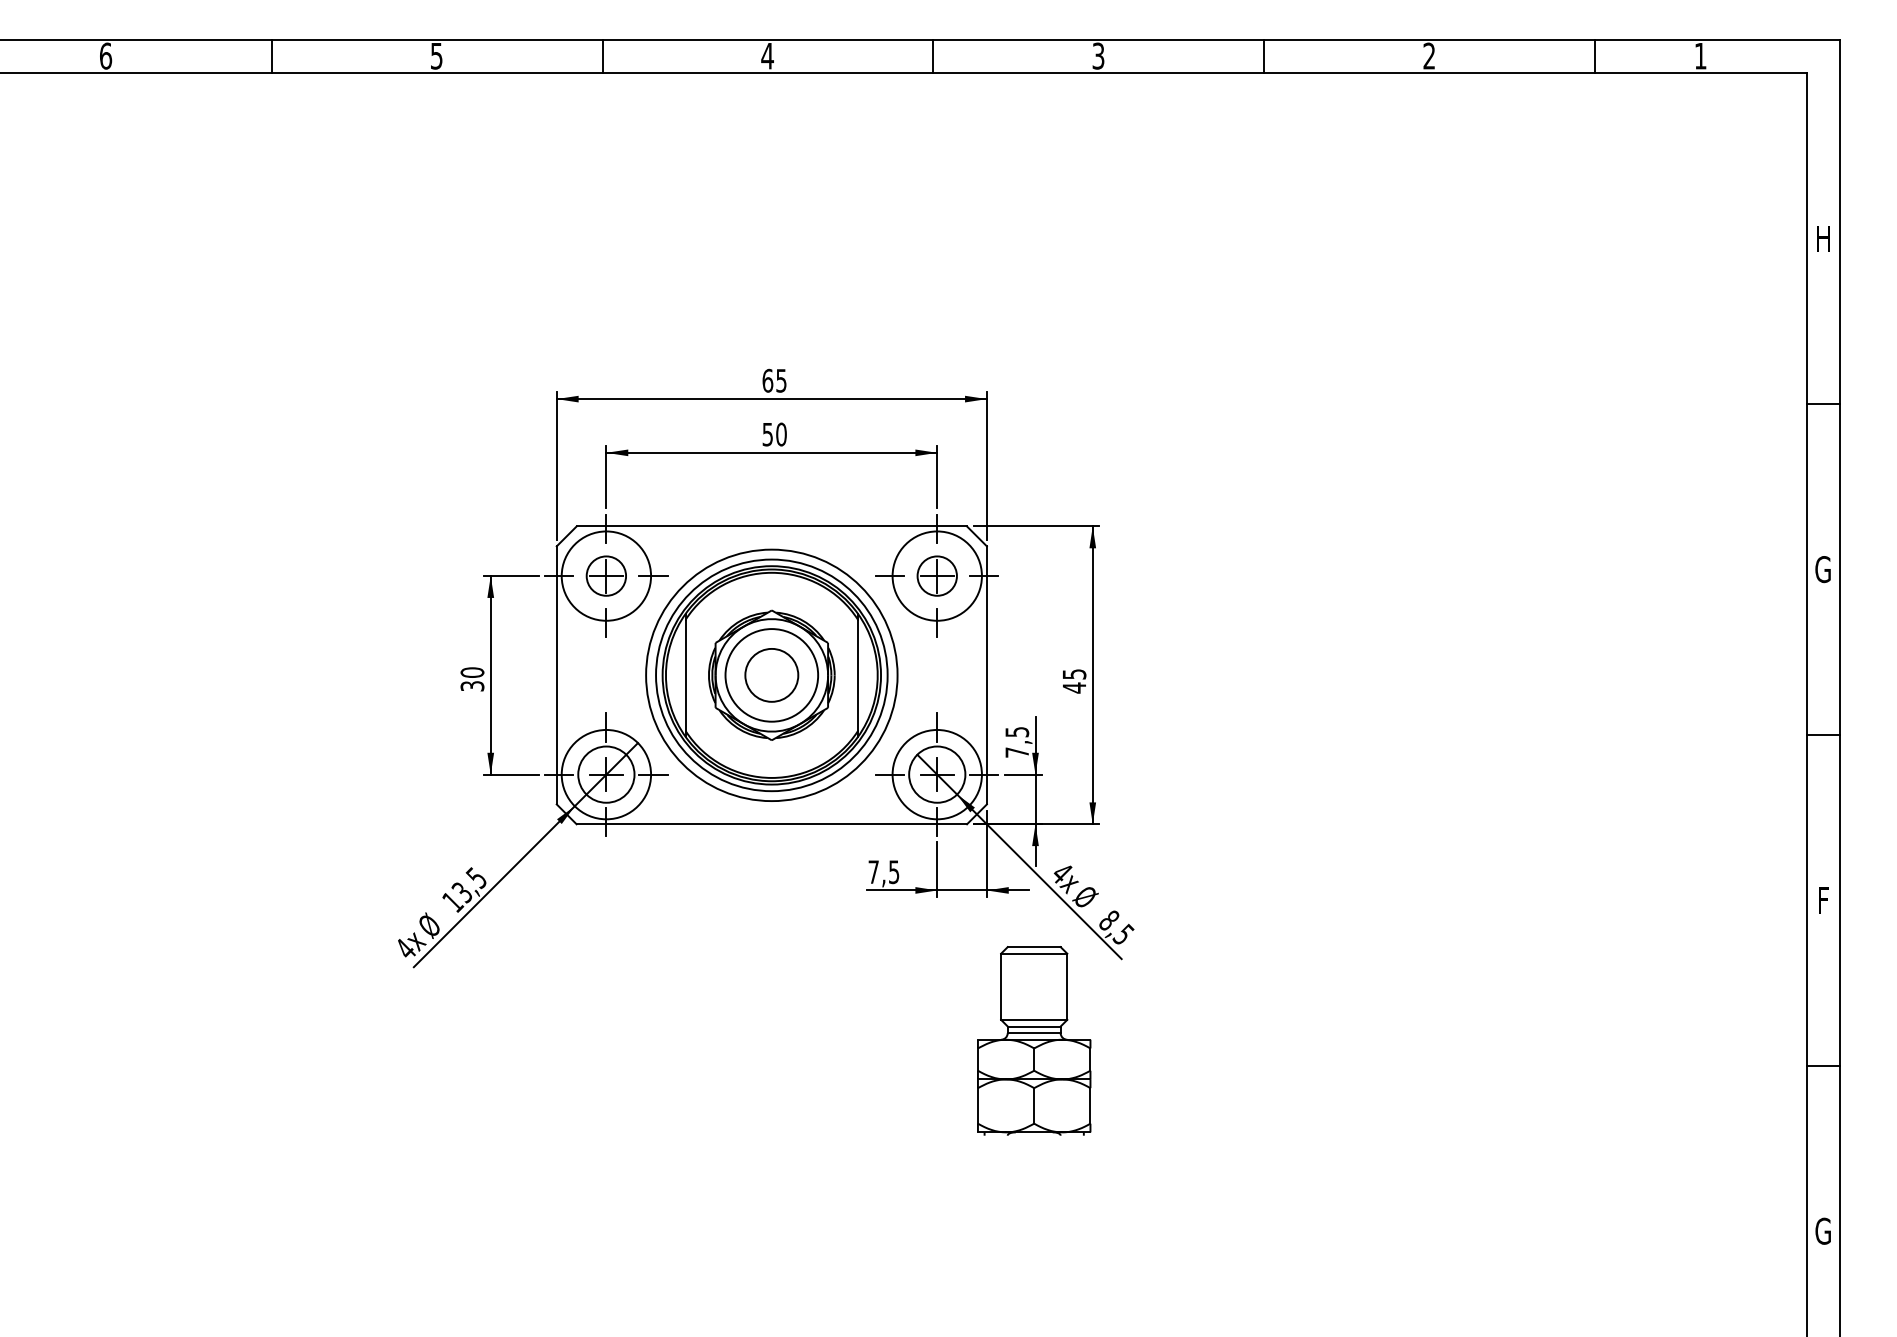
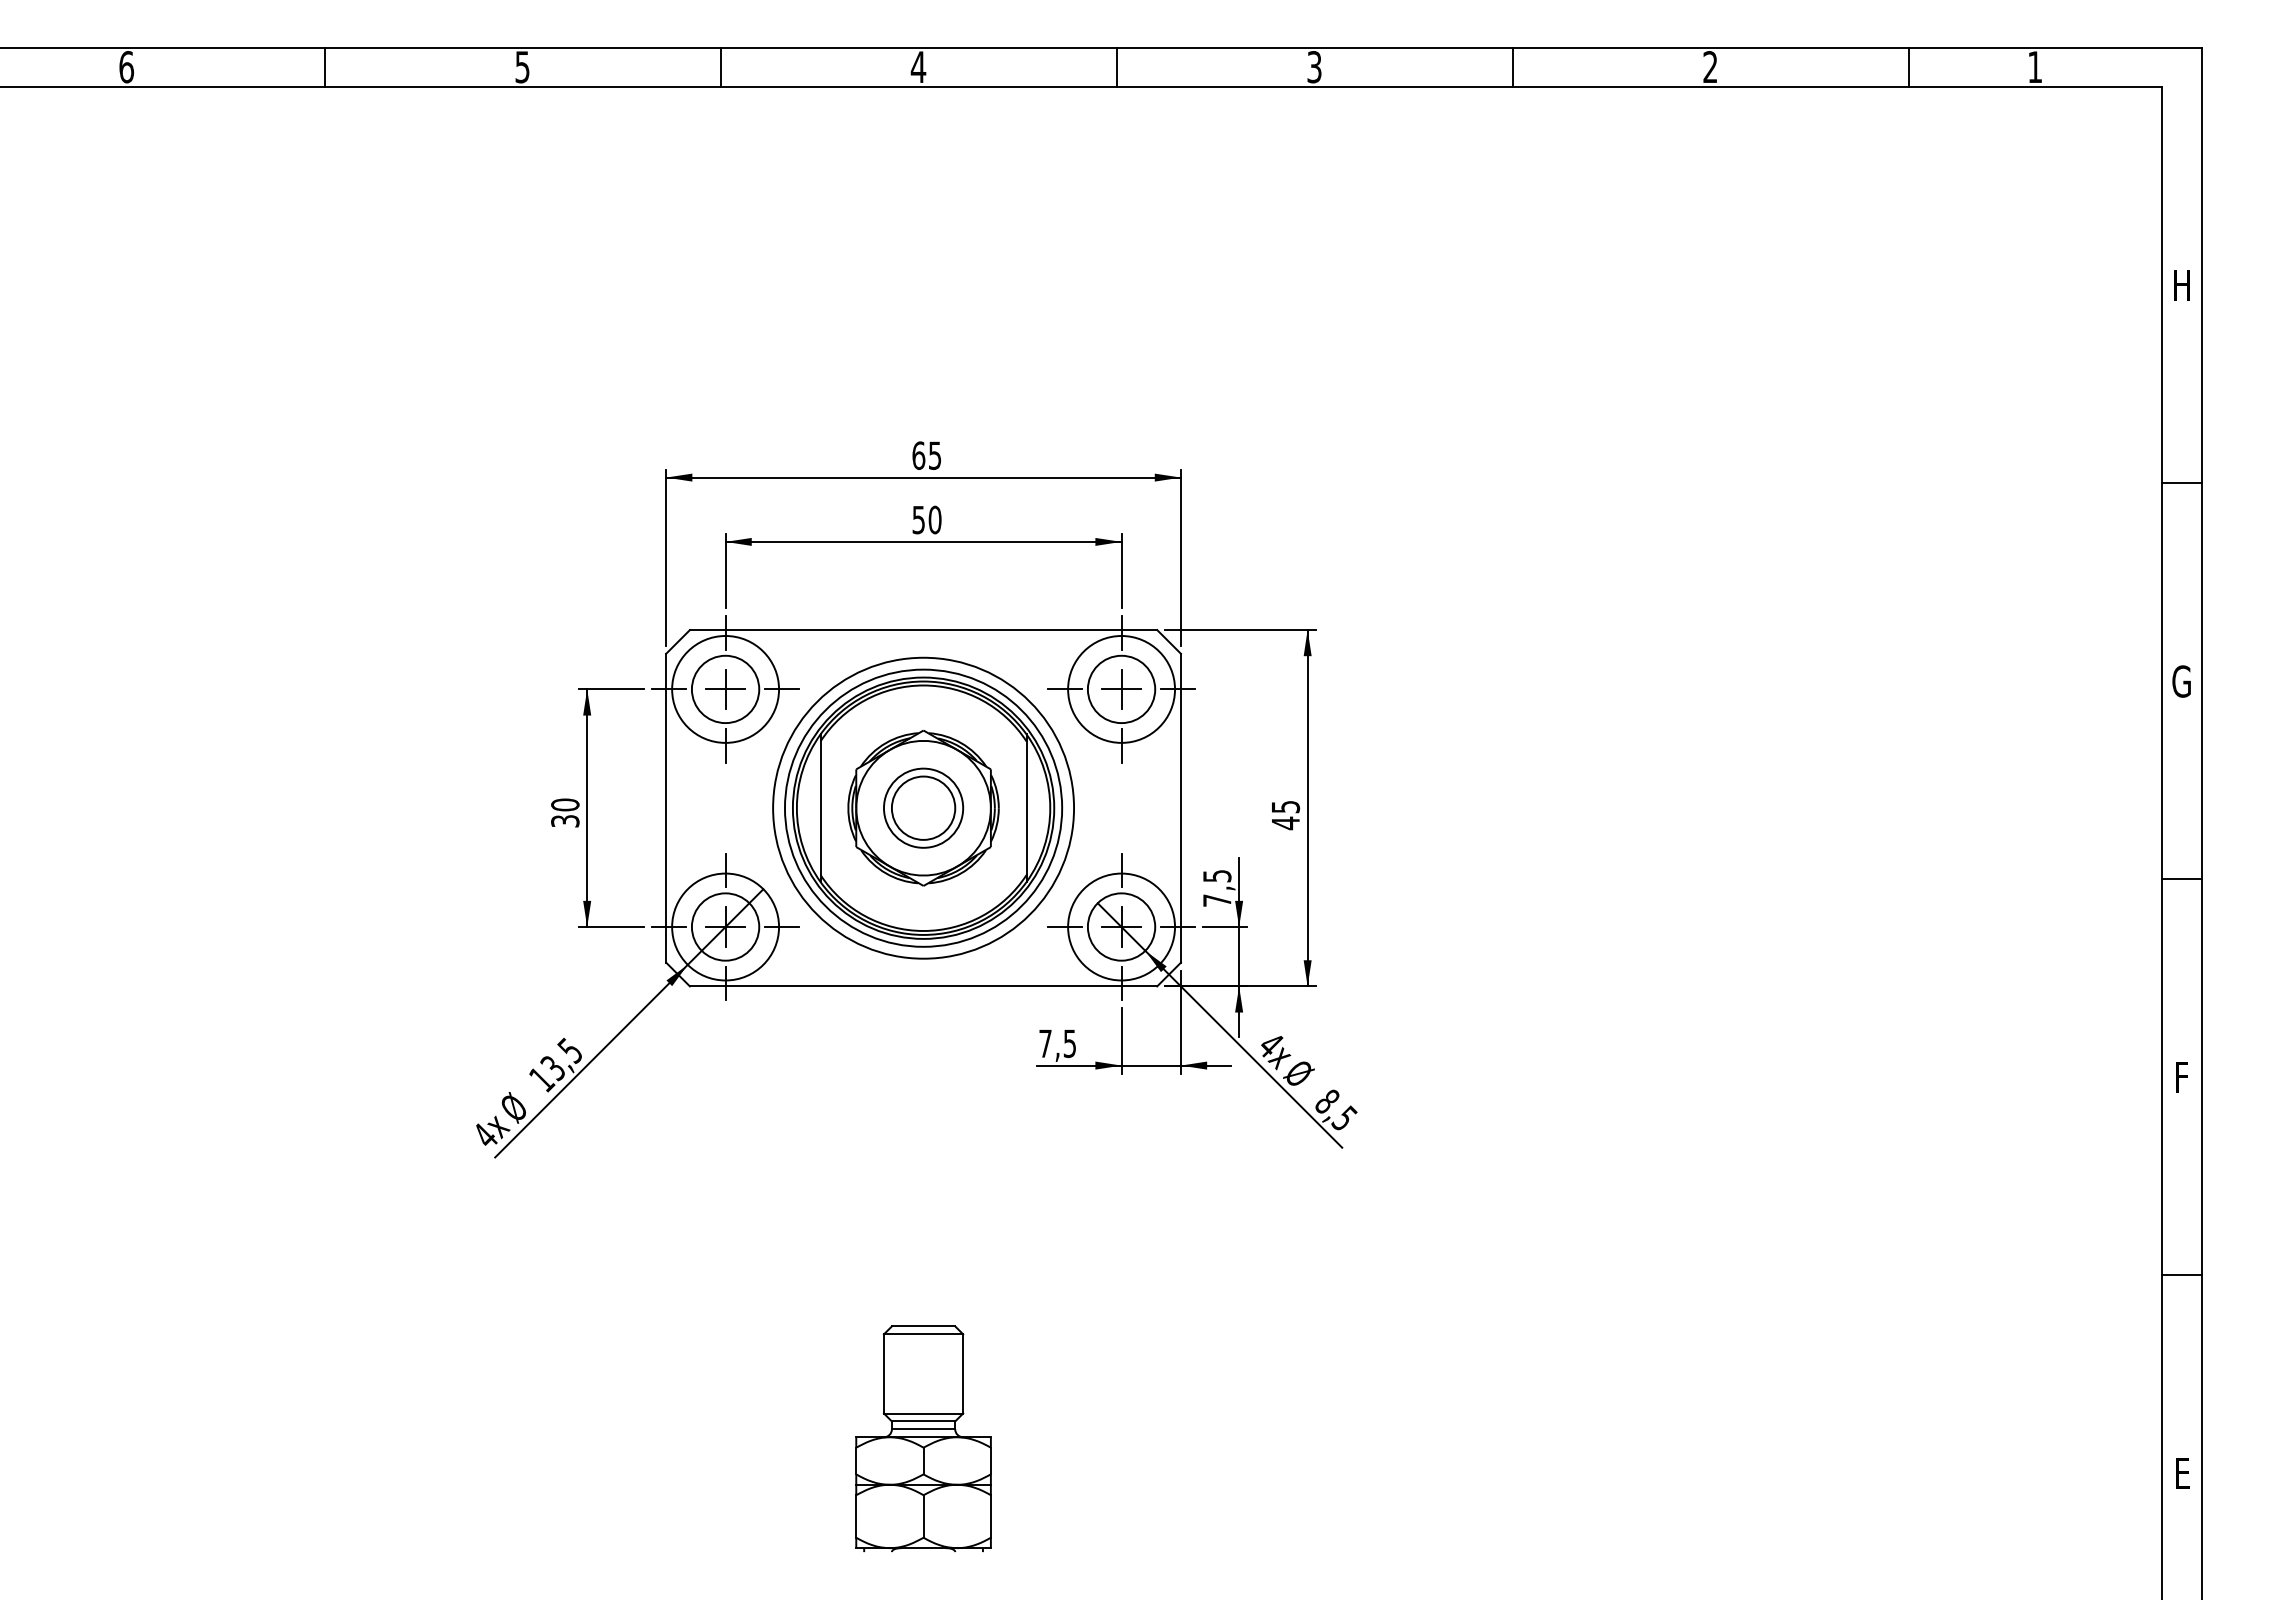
circle: (606, 576) -> (725, 689), size x1.43
circle: (937, 576) -> (1121, 689), size x1.43
circle: (771, 674) -> (923, 807), size x0.71
part: (1034, 1040) -> (923, 1438), moved
text: (1822, 1231) -> (2181, 1473), G -> E

